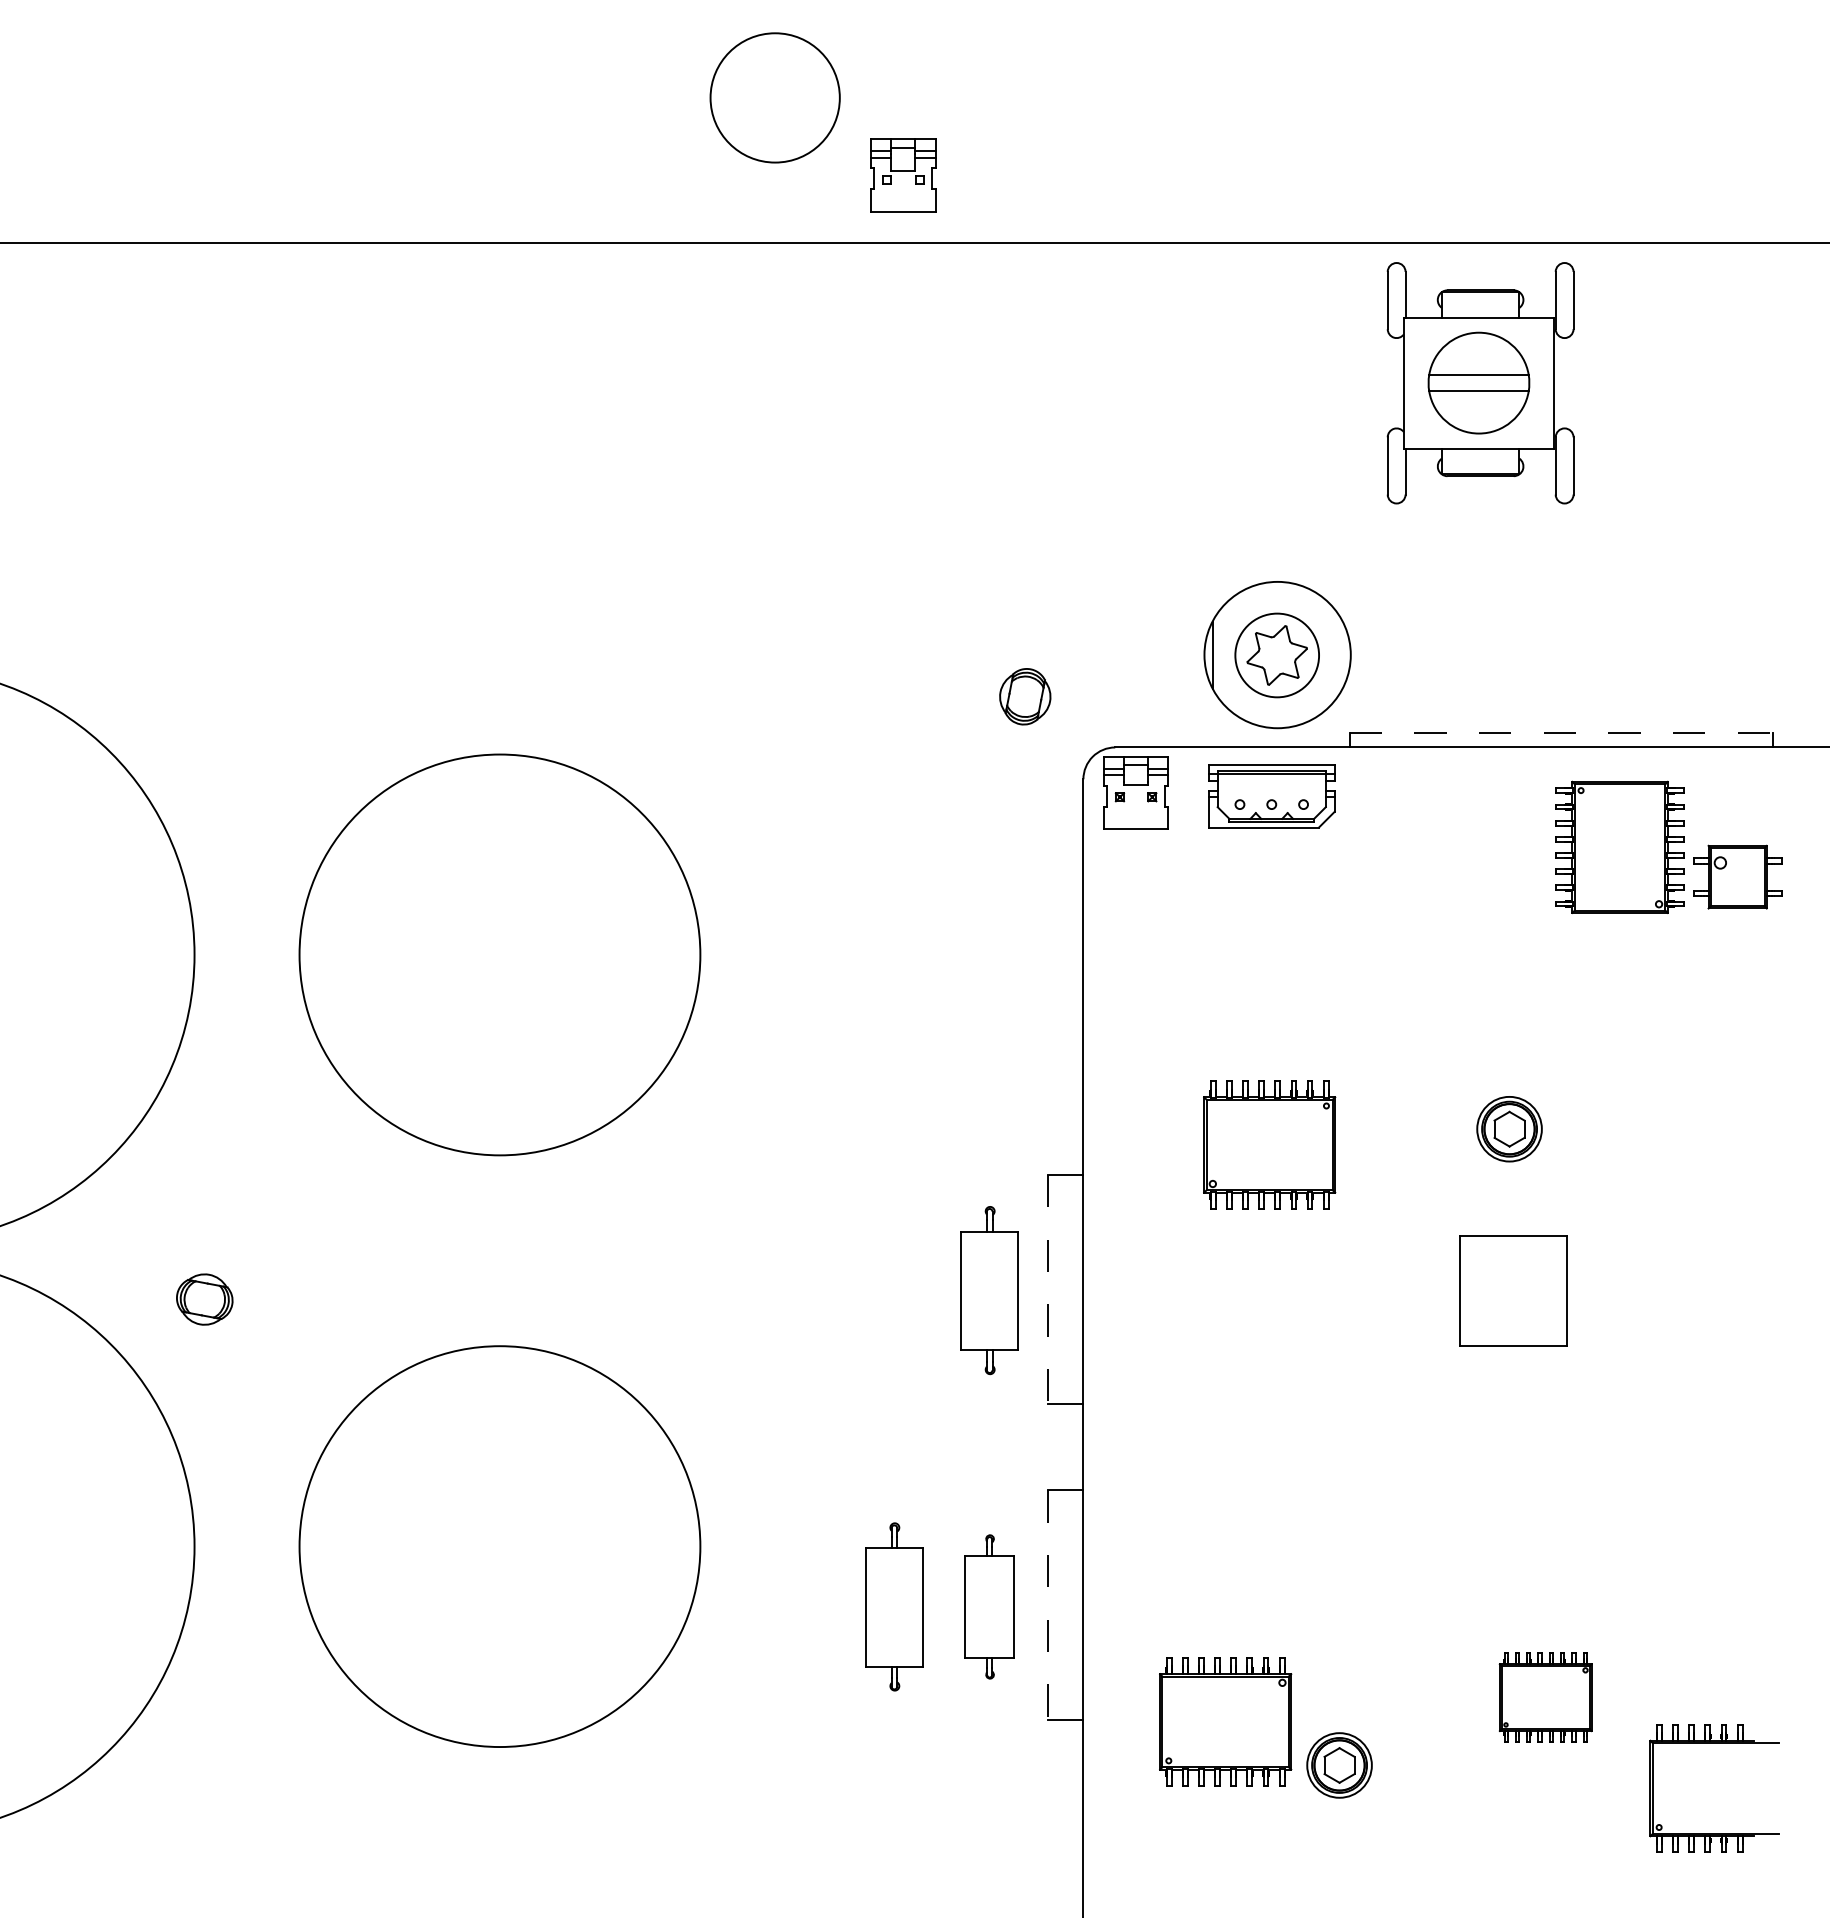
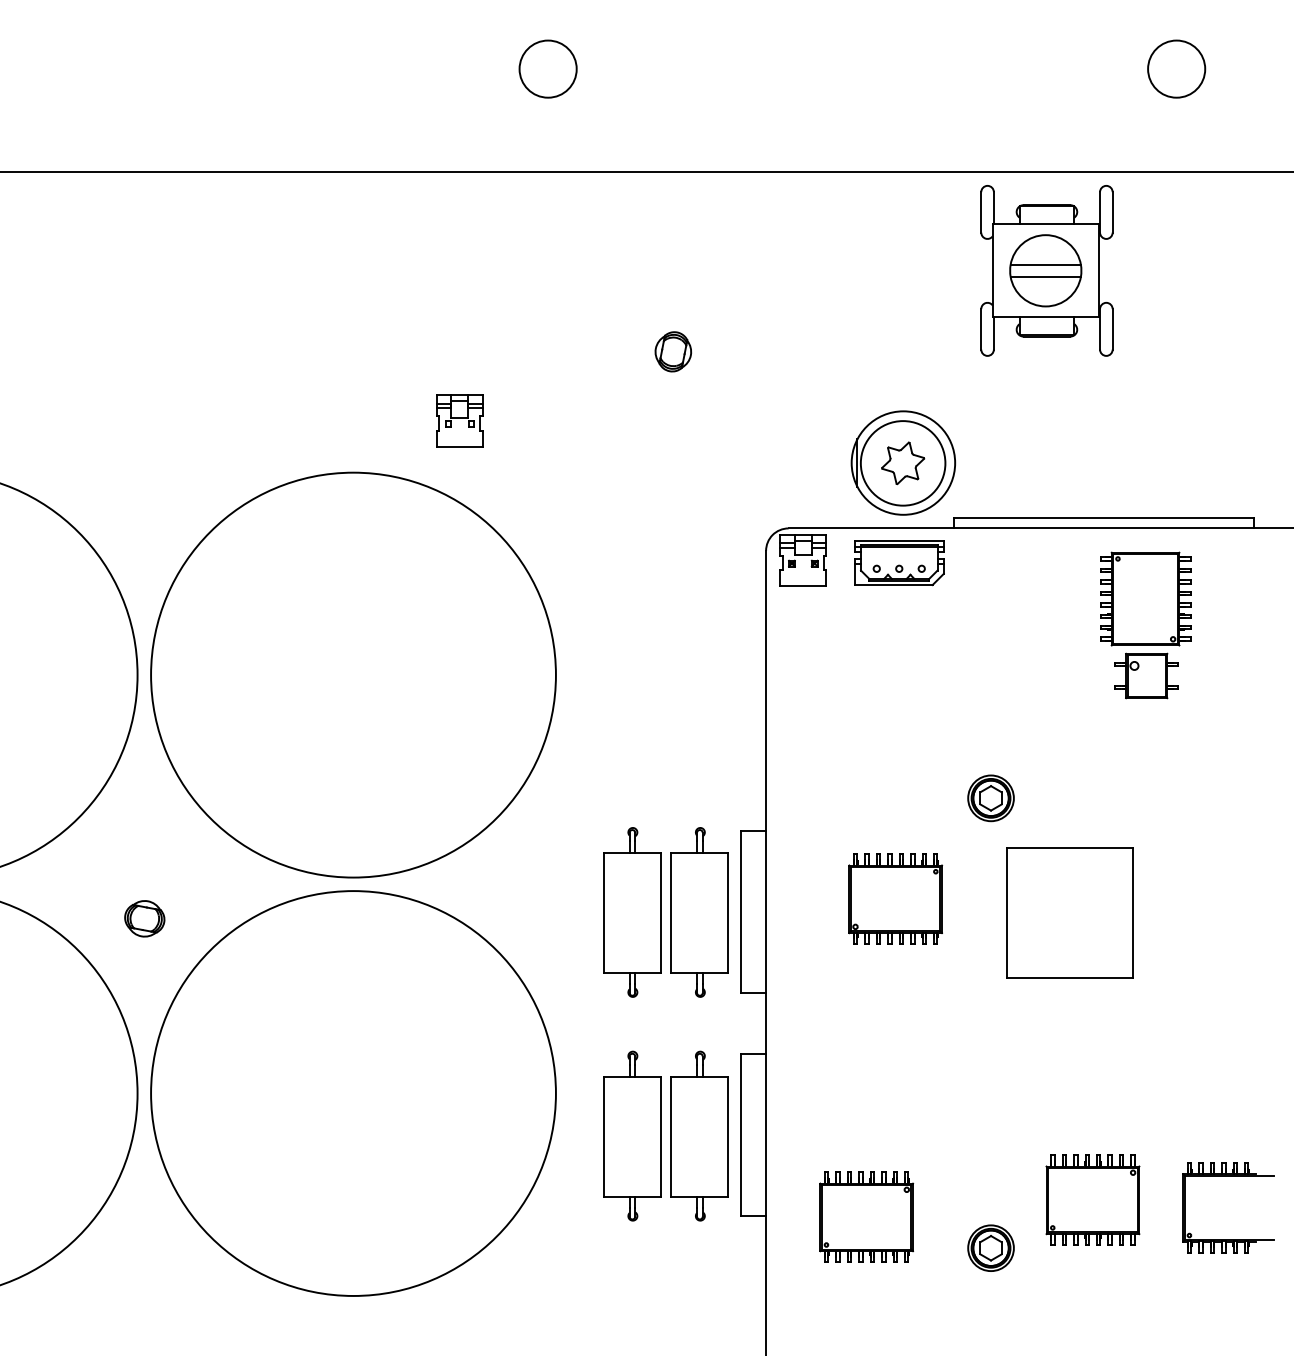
circle: (774, 97) -> (547, 68), size x0.62
circle: (1663, 97) -> (1176, 68), added
part: (903, 175) -> (459, 420), moved
circle: (1277, 655) -> (903, 463), size x1.43
part: (1025, 696) -> (673, 351), moved
line: (1561, 733) -> (1104, 518), dashed -> solid
part: (1737, 876) -> (1146, 675), moved
circle: (499, 954) -> (353, 674), size x1.43
part: (1509, 1129) -> (991, 798), moved
part: (1269, 1144) -> (895, 898), moved
line: (1047, 1289) -> (740, 911), dashed -> solid
part: (894, 1290) -> (632, 912), added
part: (989, 1290) -> (699, 912), size x1.43
part: (1513, 1290) -> (1070, 912), size x1.67
circle: (499, 1546) -> (353, 1093), size x1.43
line: (1047, 1605) -> (740, 1135), dashed -> solid
part: (894, 1606) -> (632, 1135), size x1.43
part: (989, 1606) -> (699, 1135), size x1.67
part: (1545, 1697) -> (1092, 1200), size x1.43
part: (1714, 1743) -> (1228, 1176), moved
part: (1339, 1765) -> (991, 1248), moved

